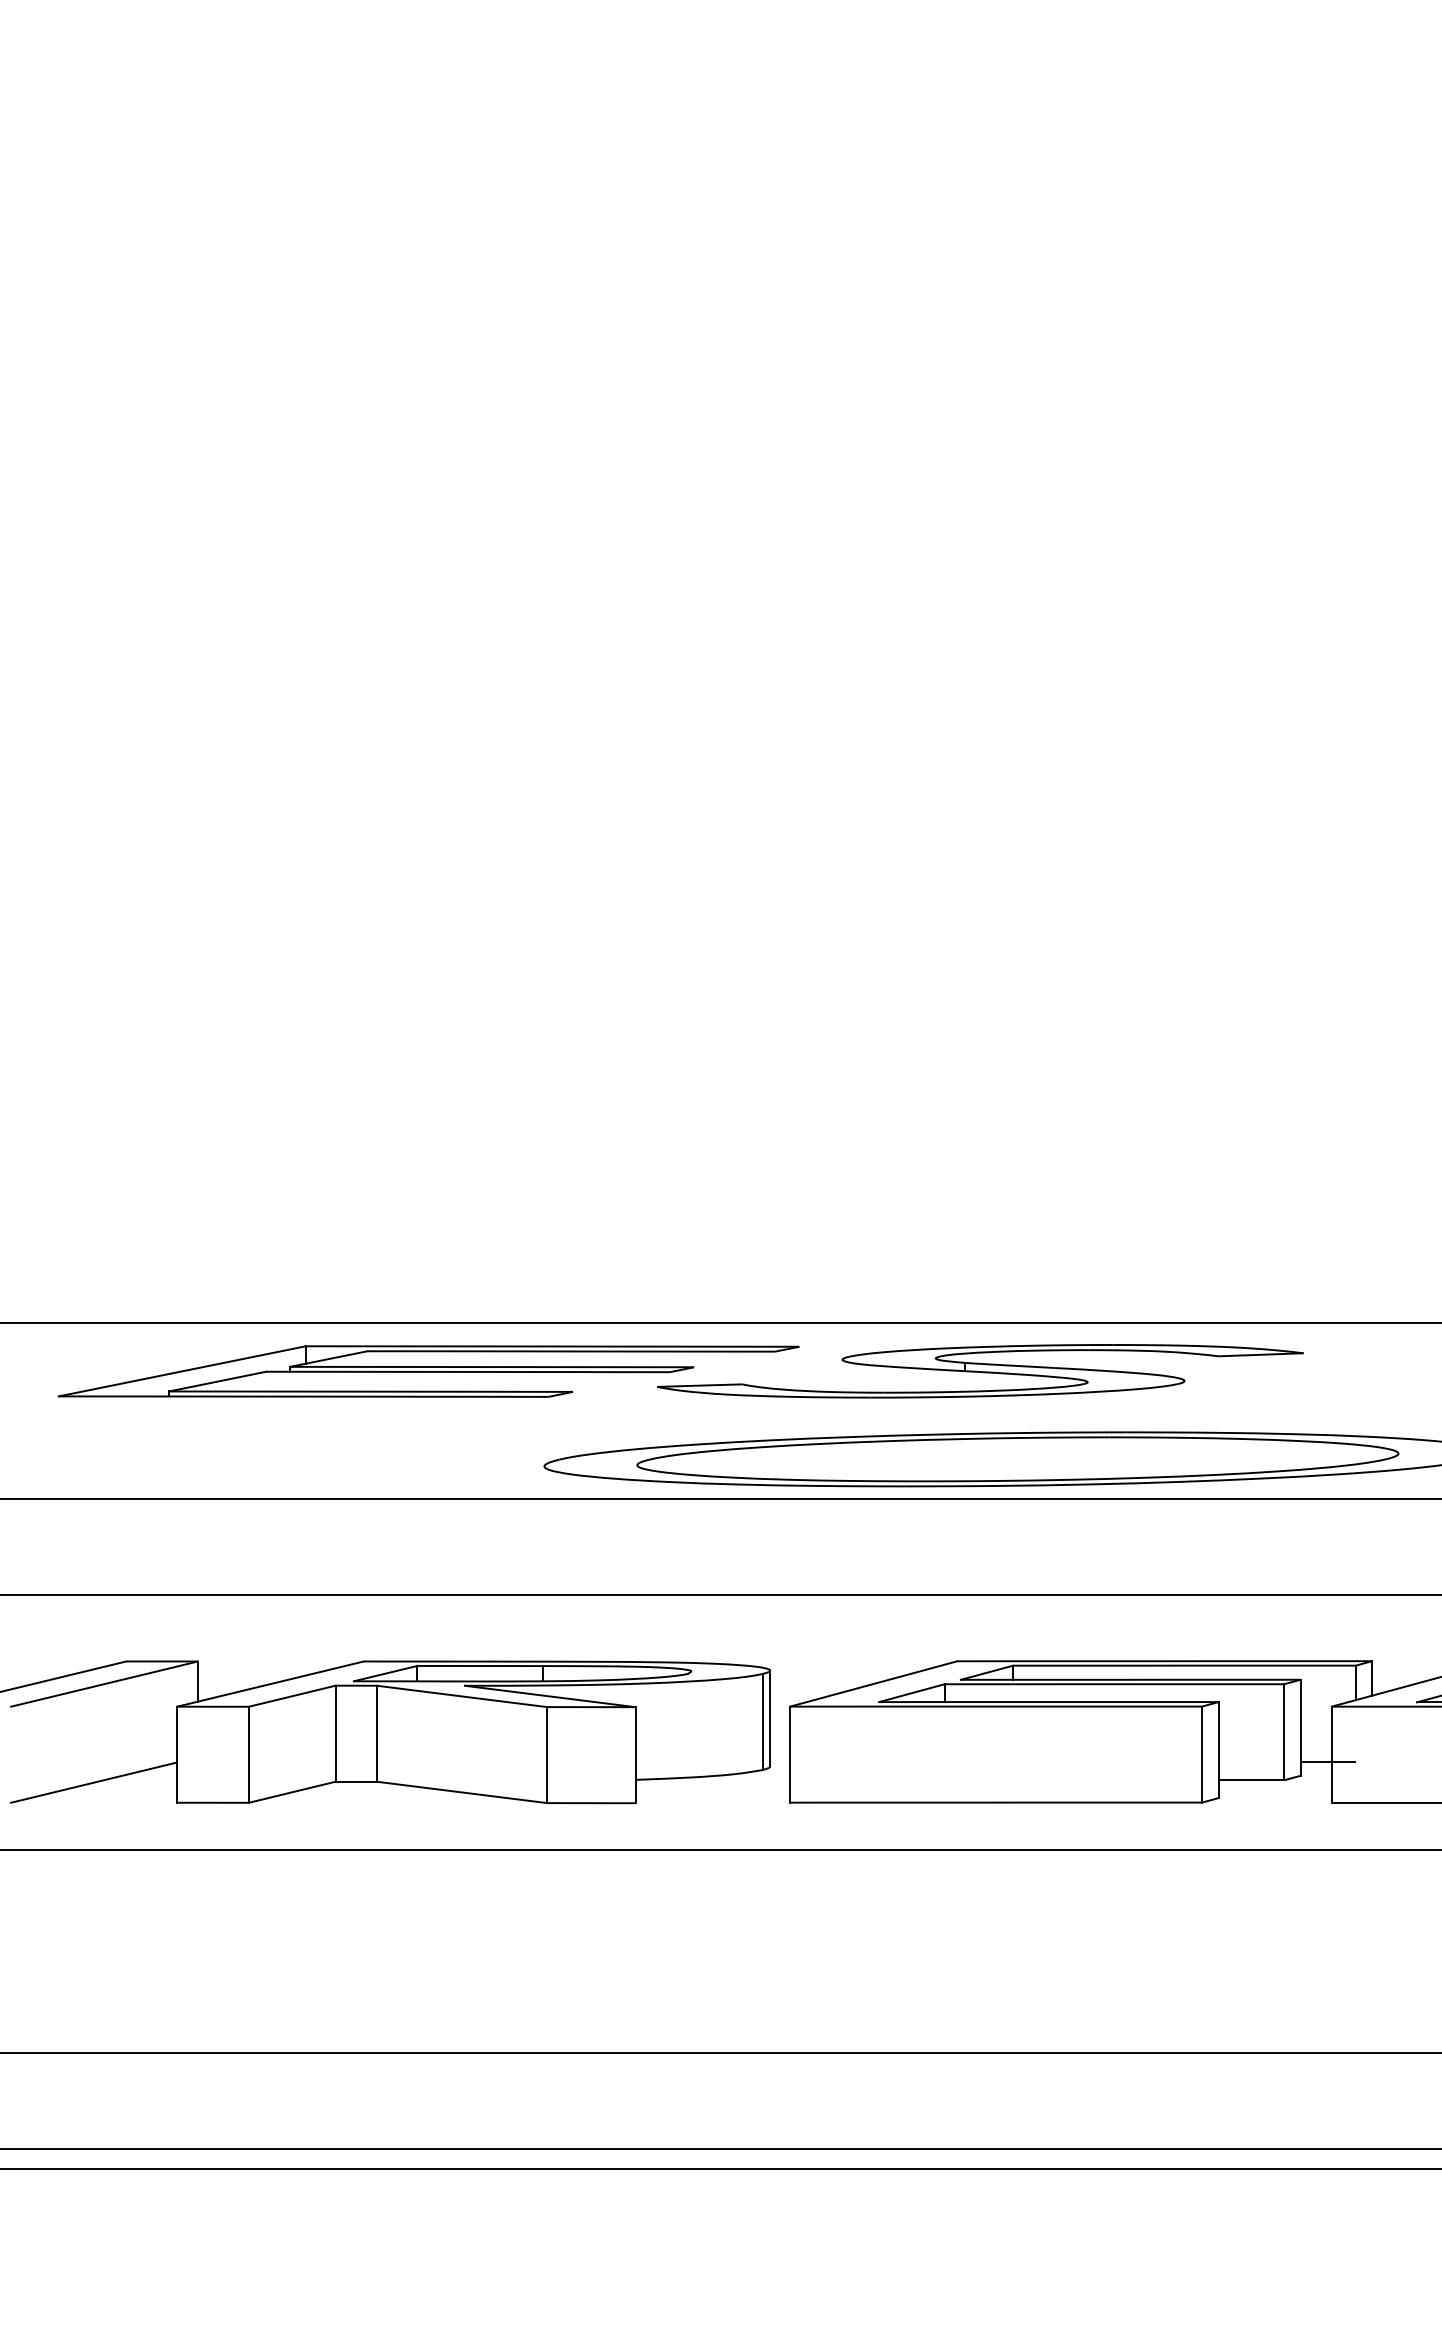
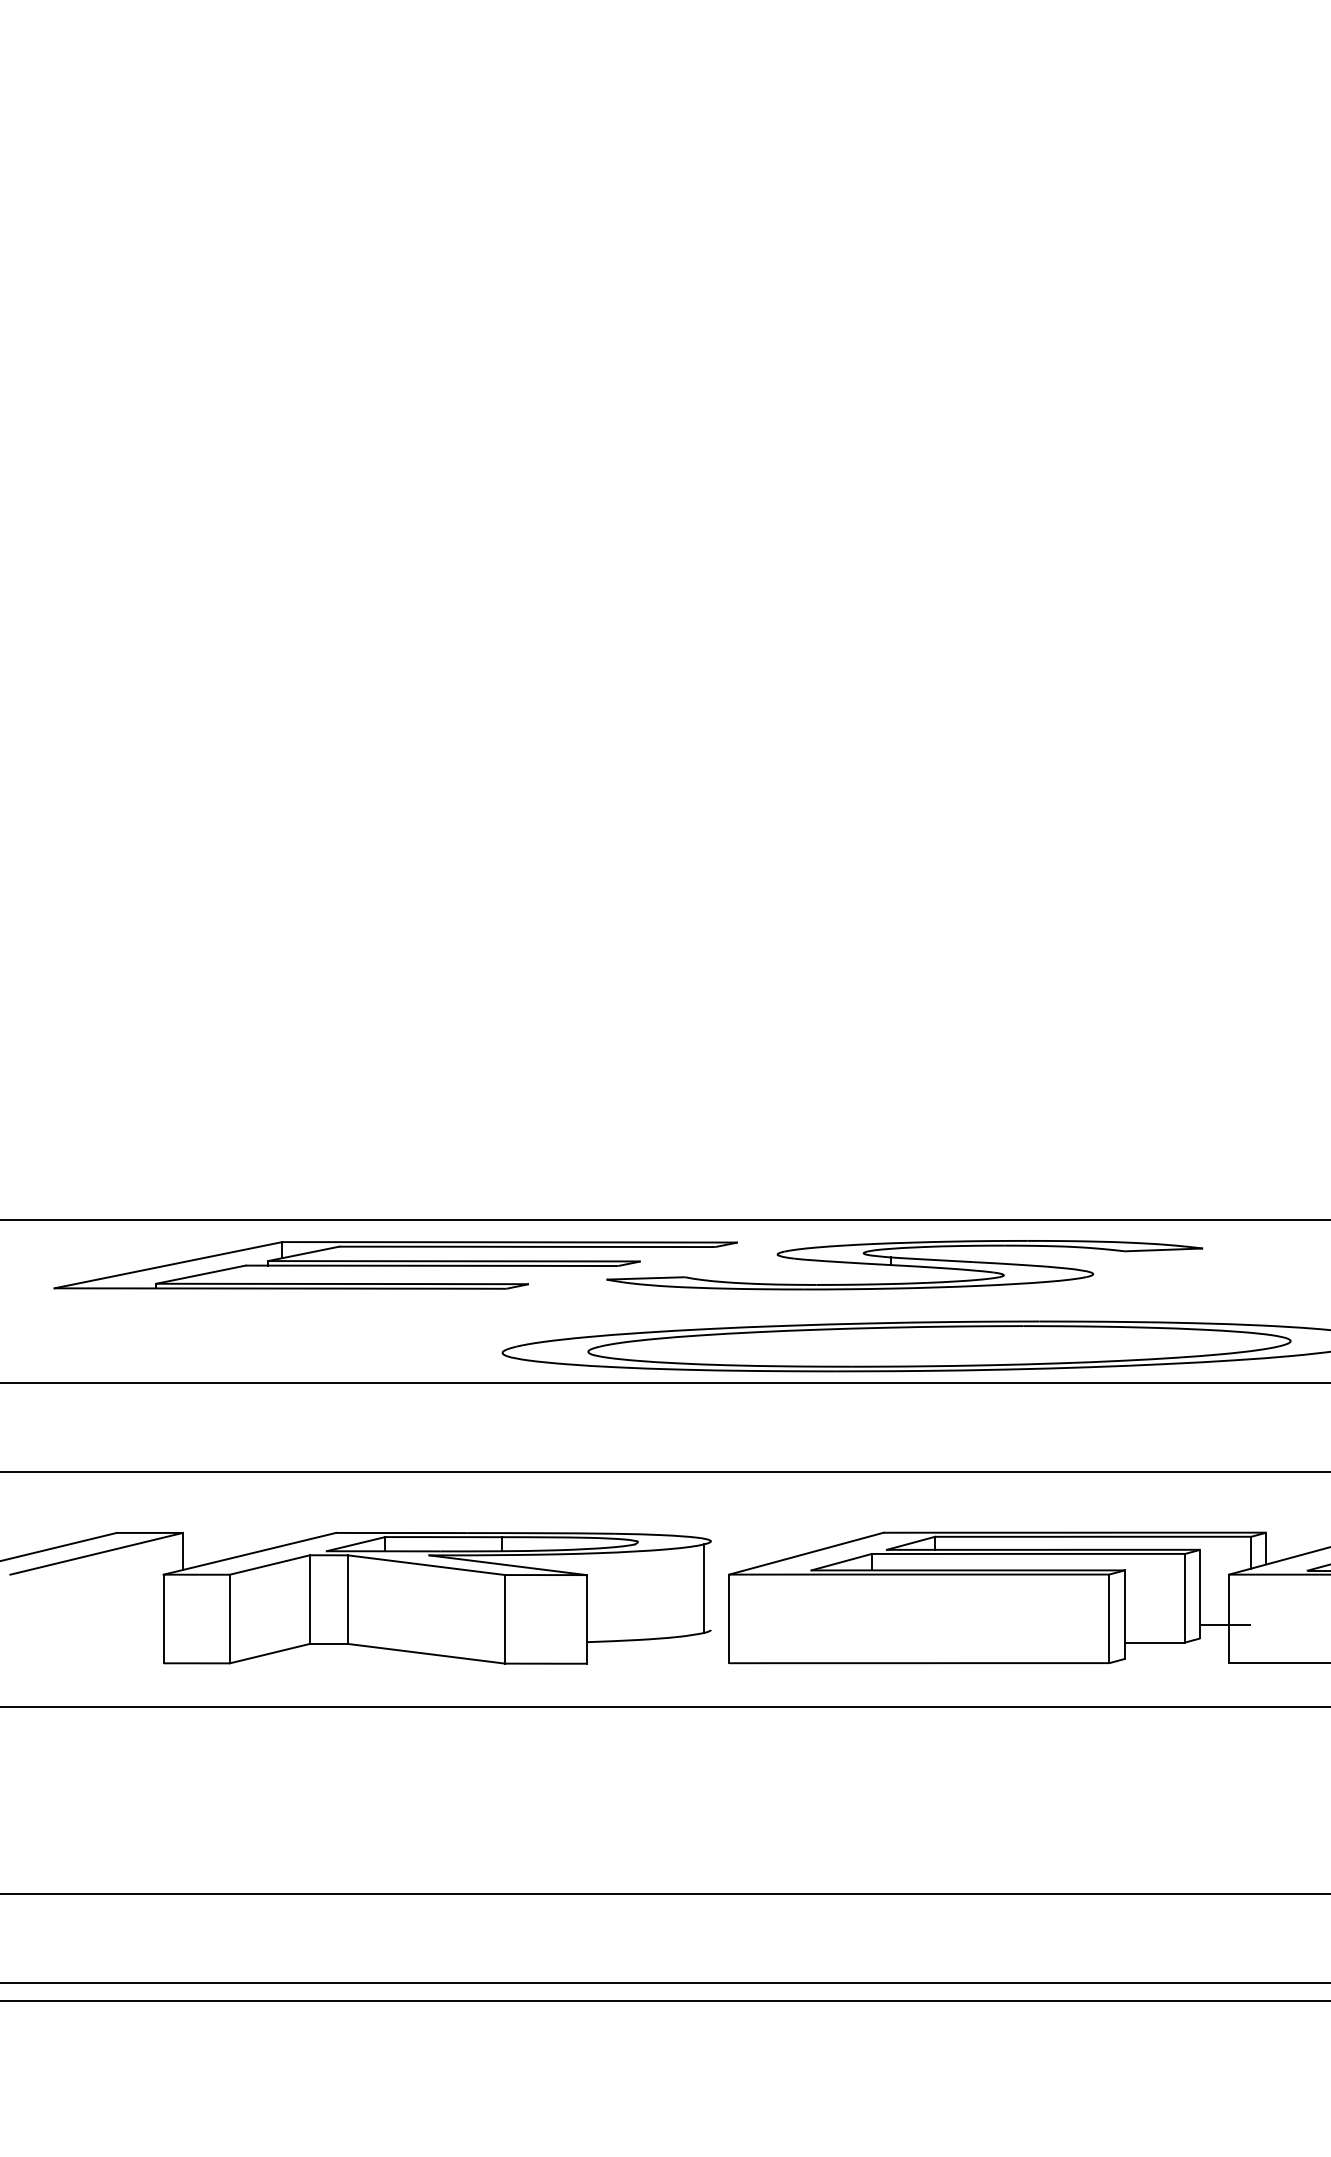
line: (769, 1718) -> (710, 1585), removed
line: (93, 1782) -> (86, 1644), removed

